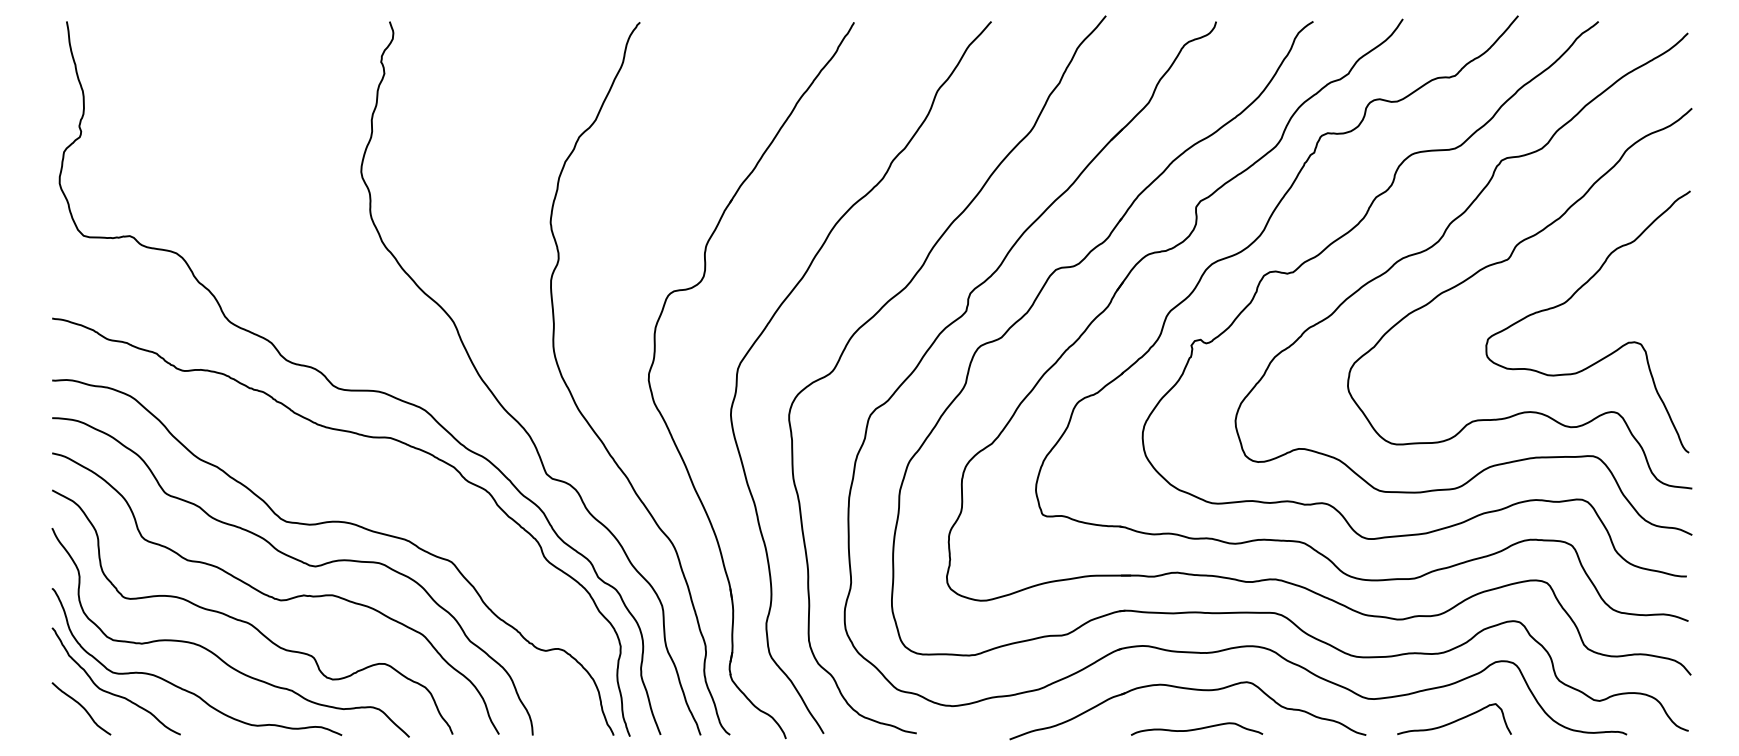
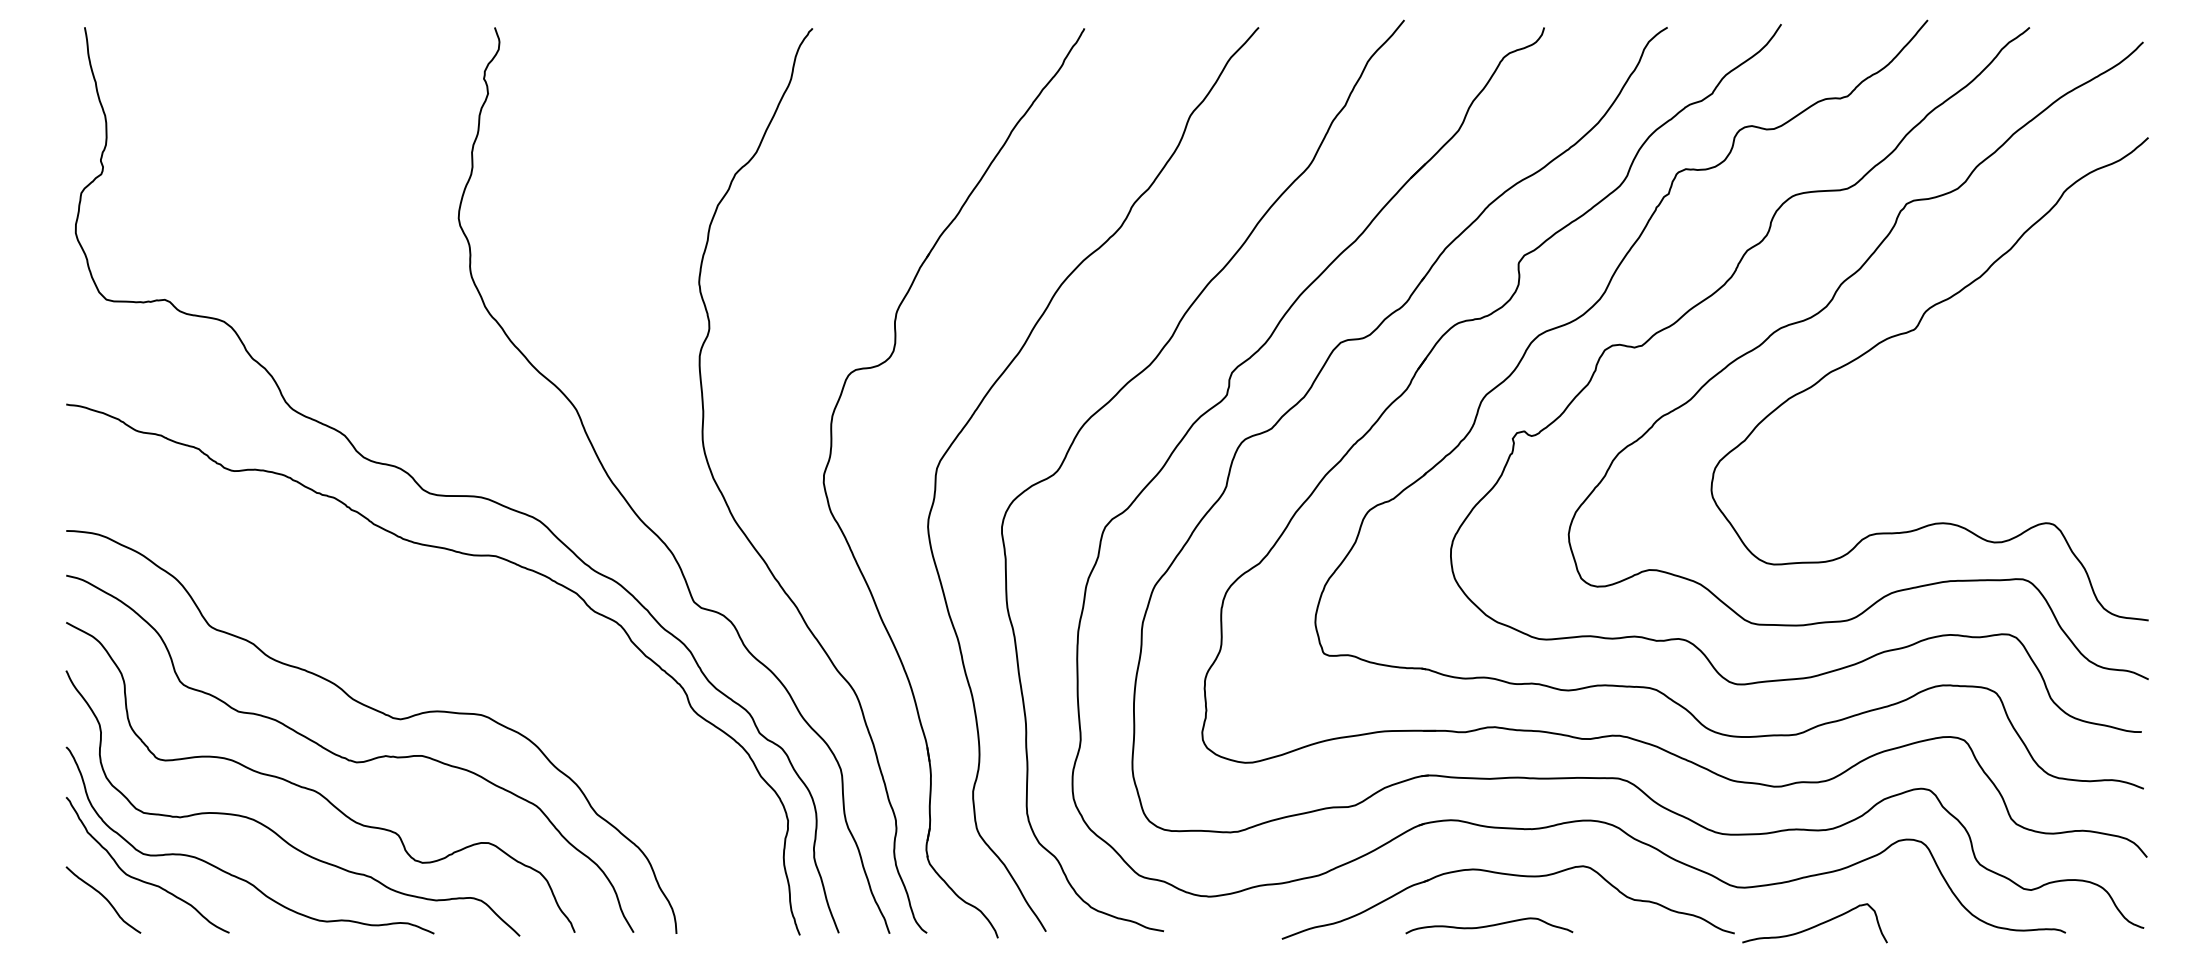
curve: (1568, 301) -> (1991, 382), removed
curve: (326, 523) -> (414, 664), removed
curve: (1454, 720) -> (1815, 925), moved
curve: (1197, 728) -> (1489, 925), moved

